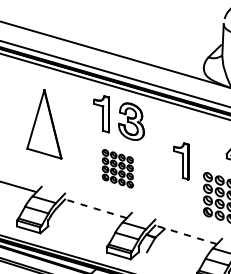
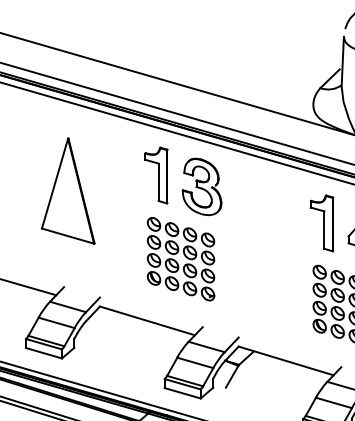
part: (181, 161) -> (322, 223), moved
part: (117, 168) -> (180, 258), size x1.43
line: (95, 208) -> (146, 320), dashed -> solid
line: (185, 234) -> (285, 360), dashed -> solid

